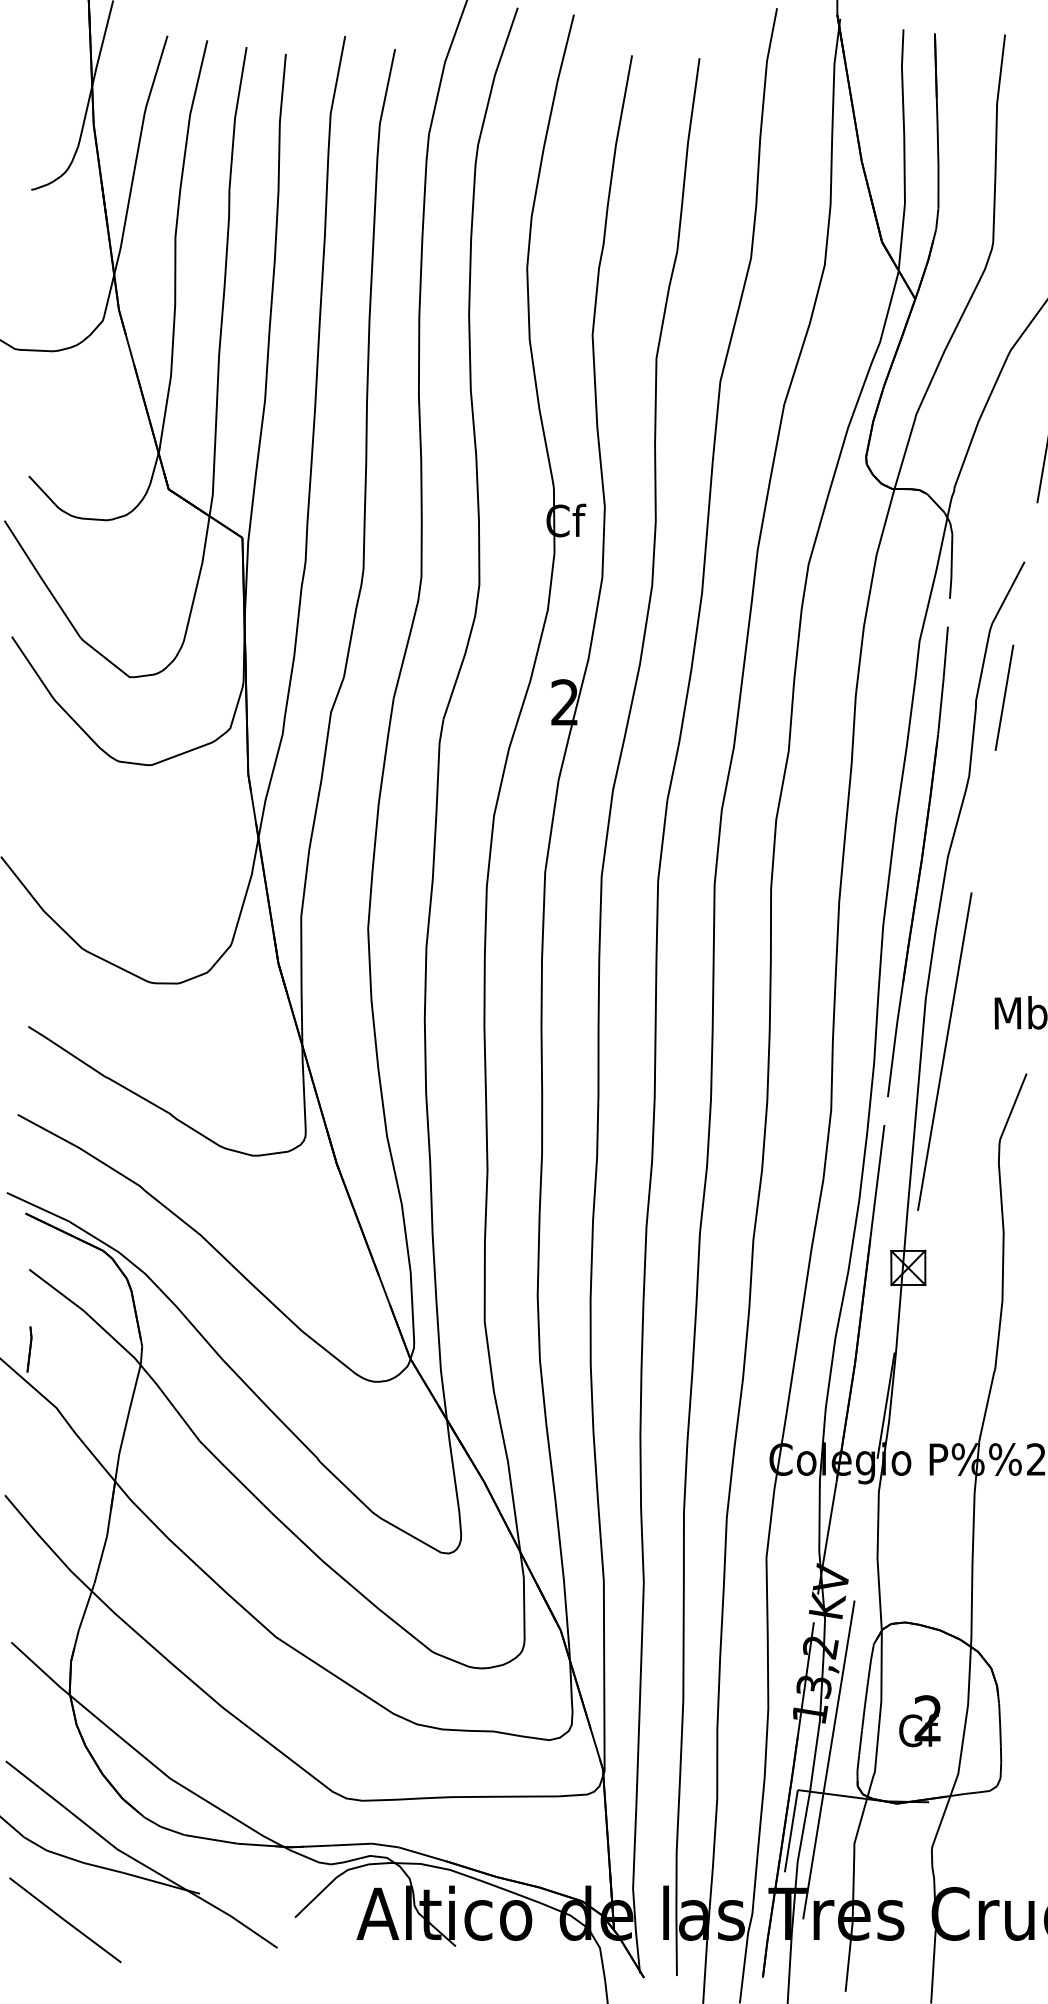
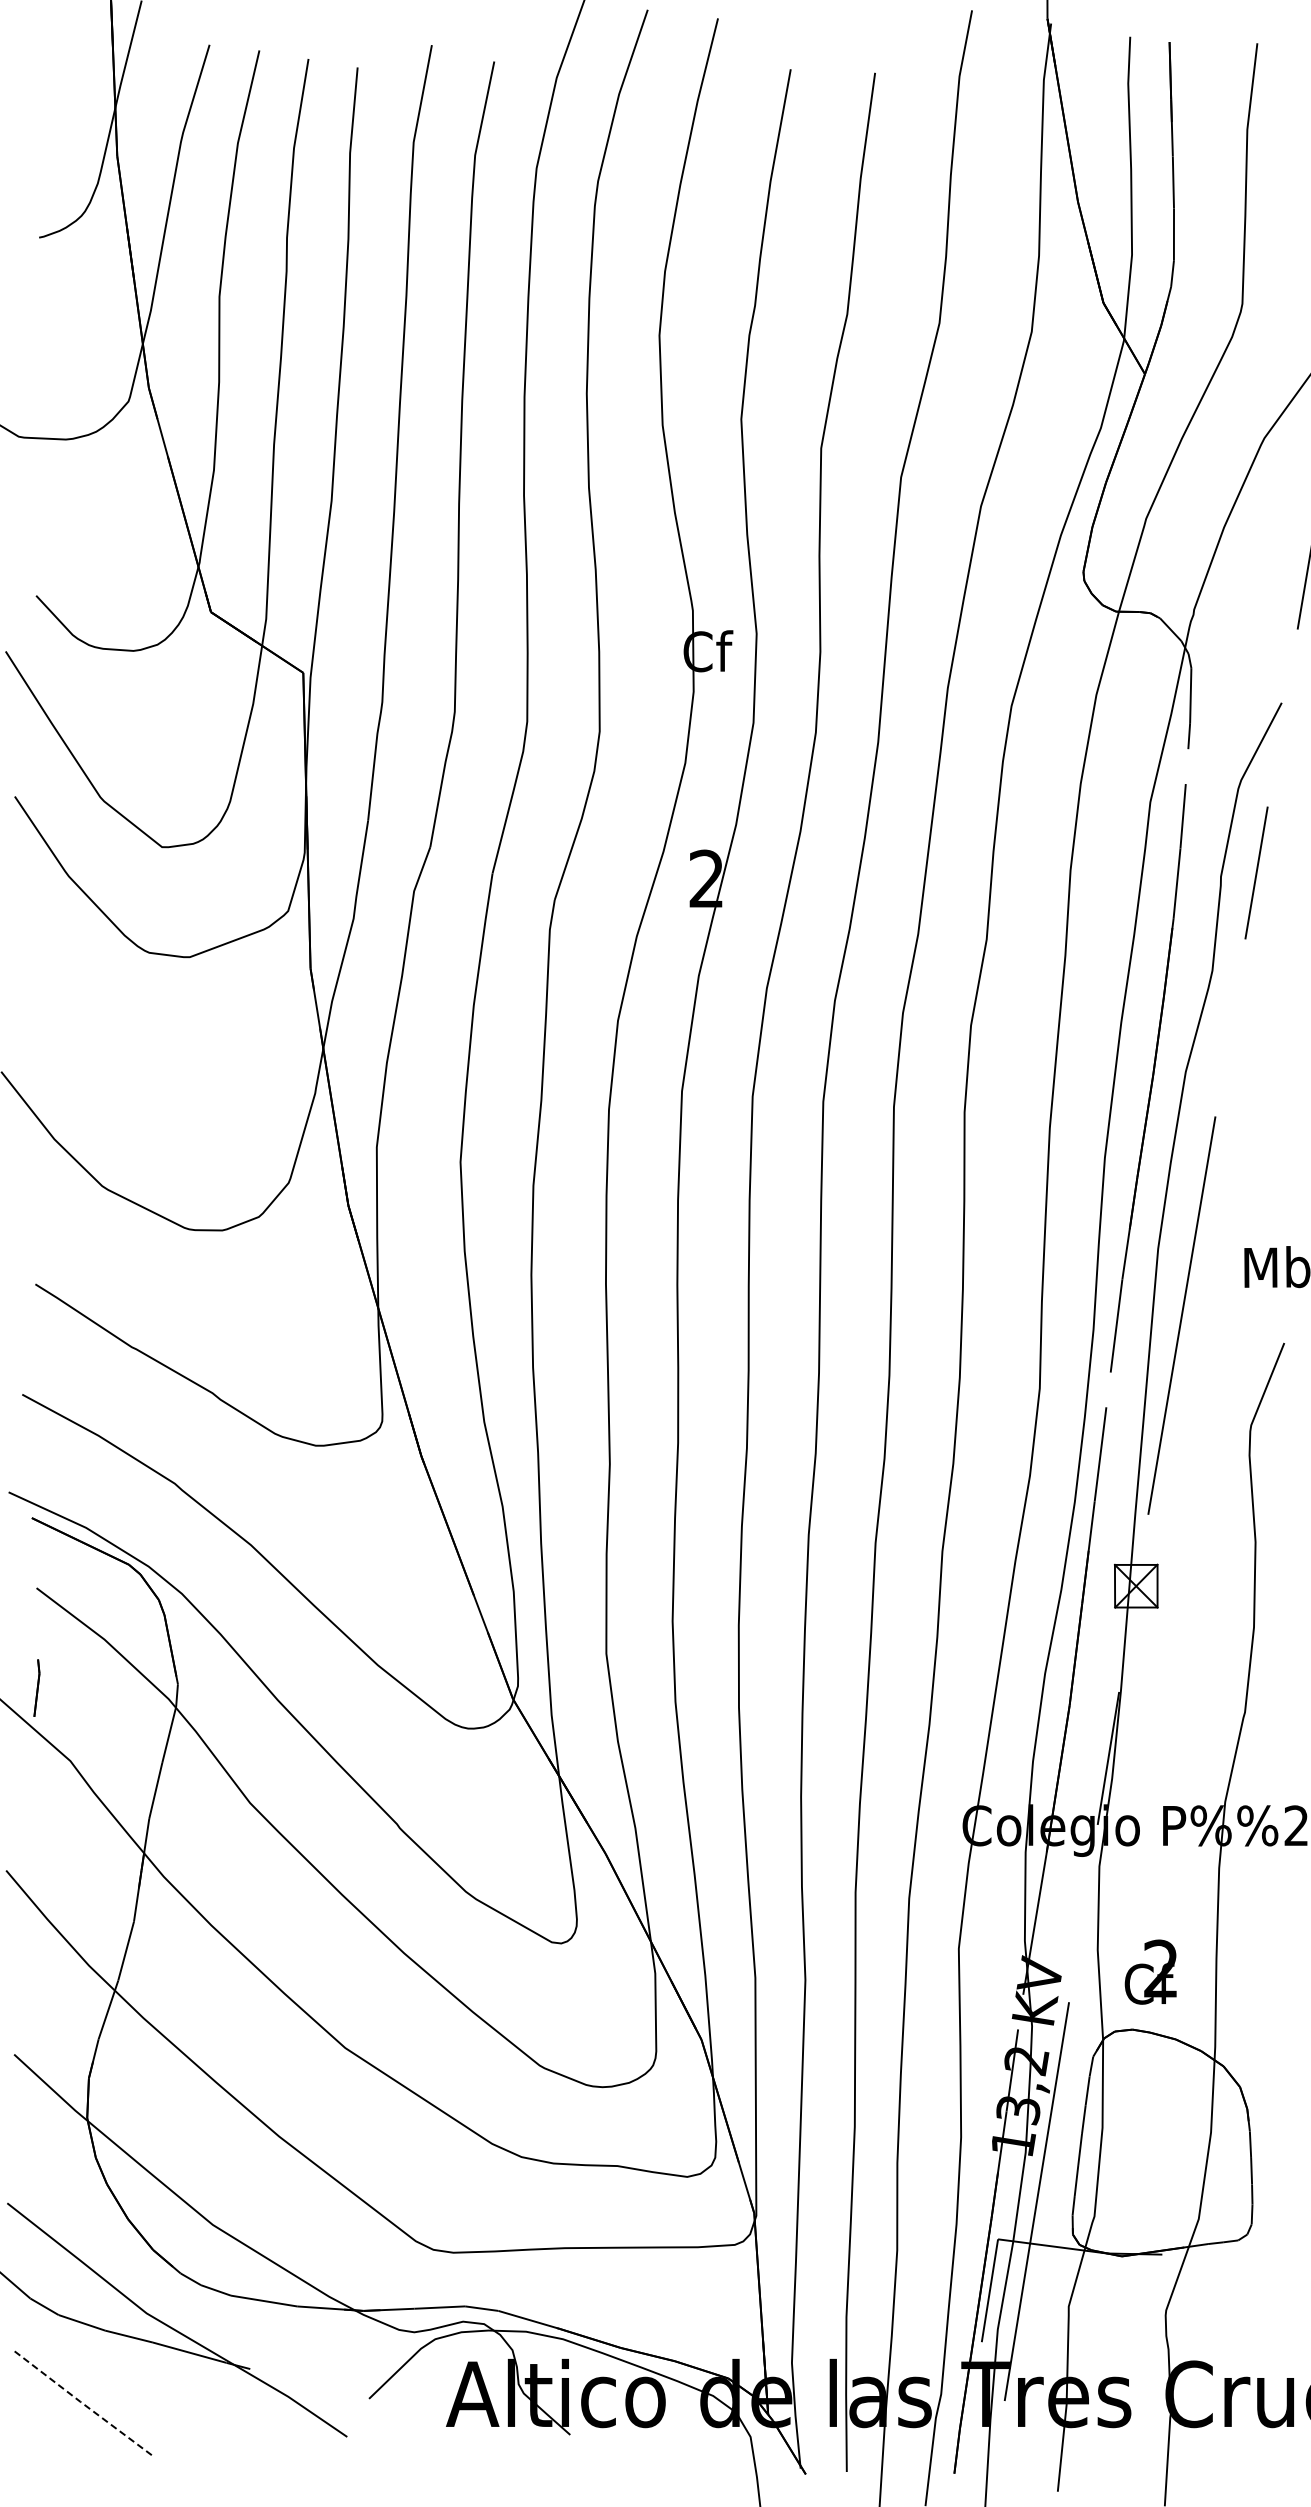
text: (919, 1720) -> (1150, 1971), moved
line: (65, 1920) -> (81, 2402), solid -> dashed

